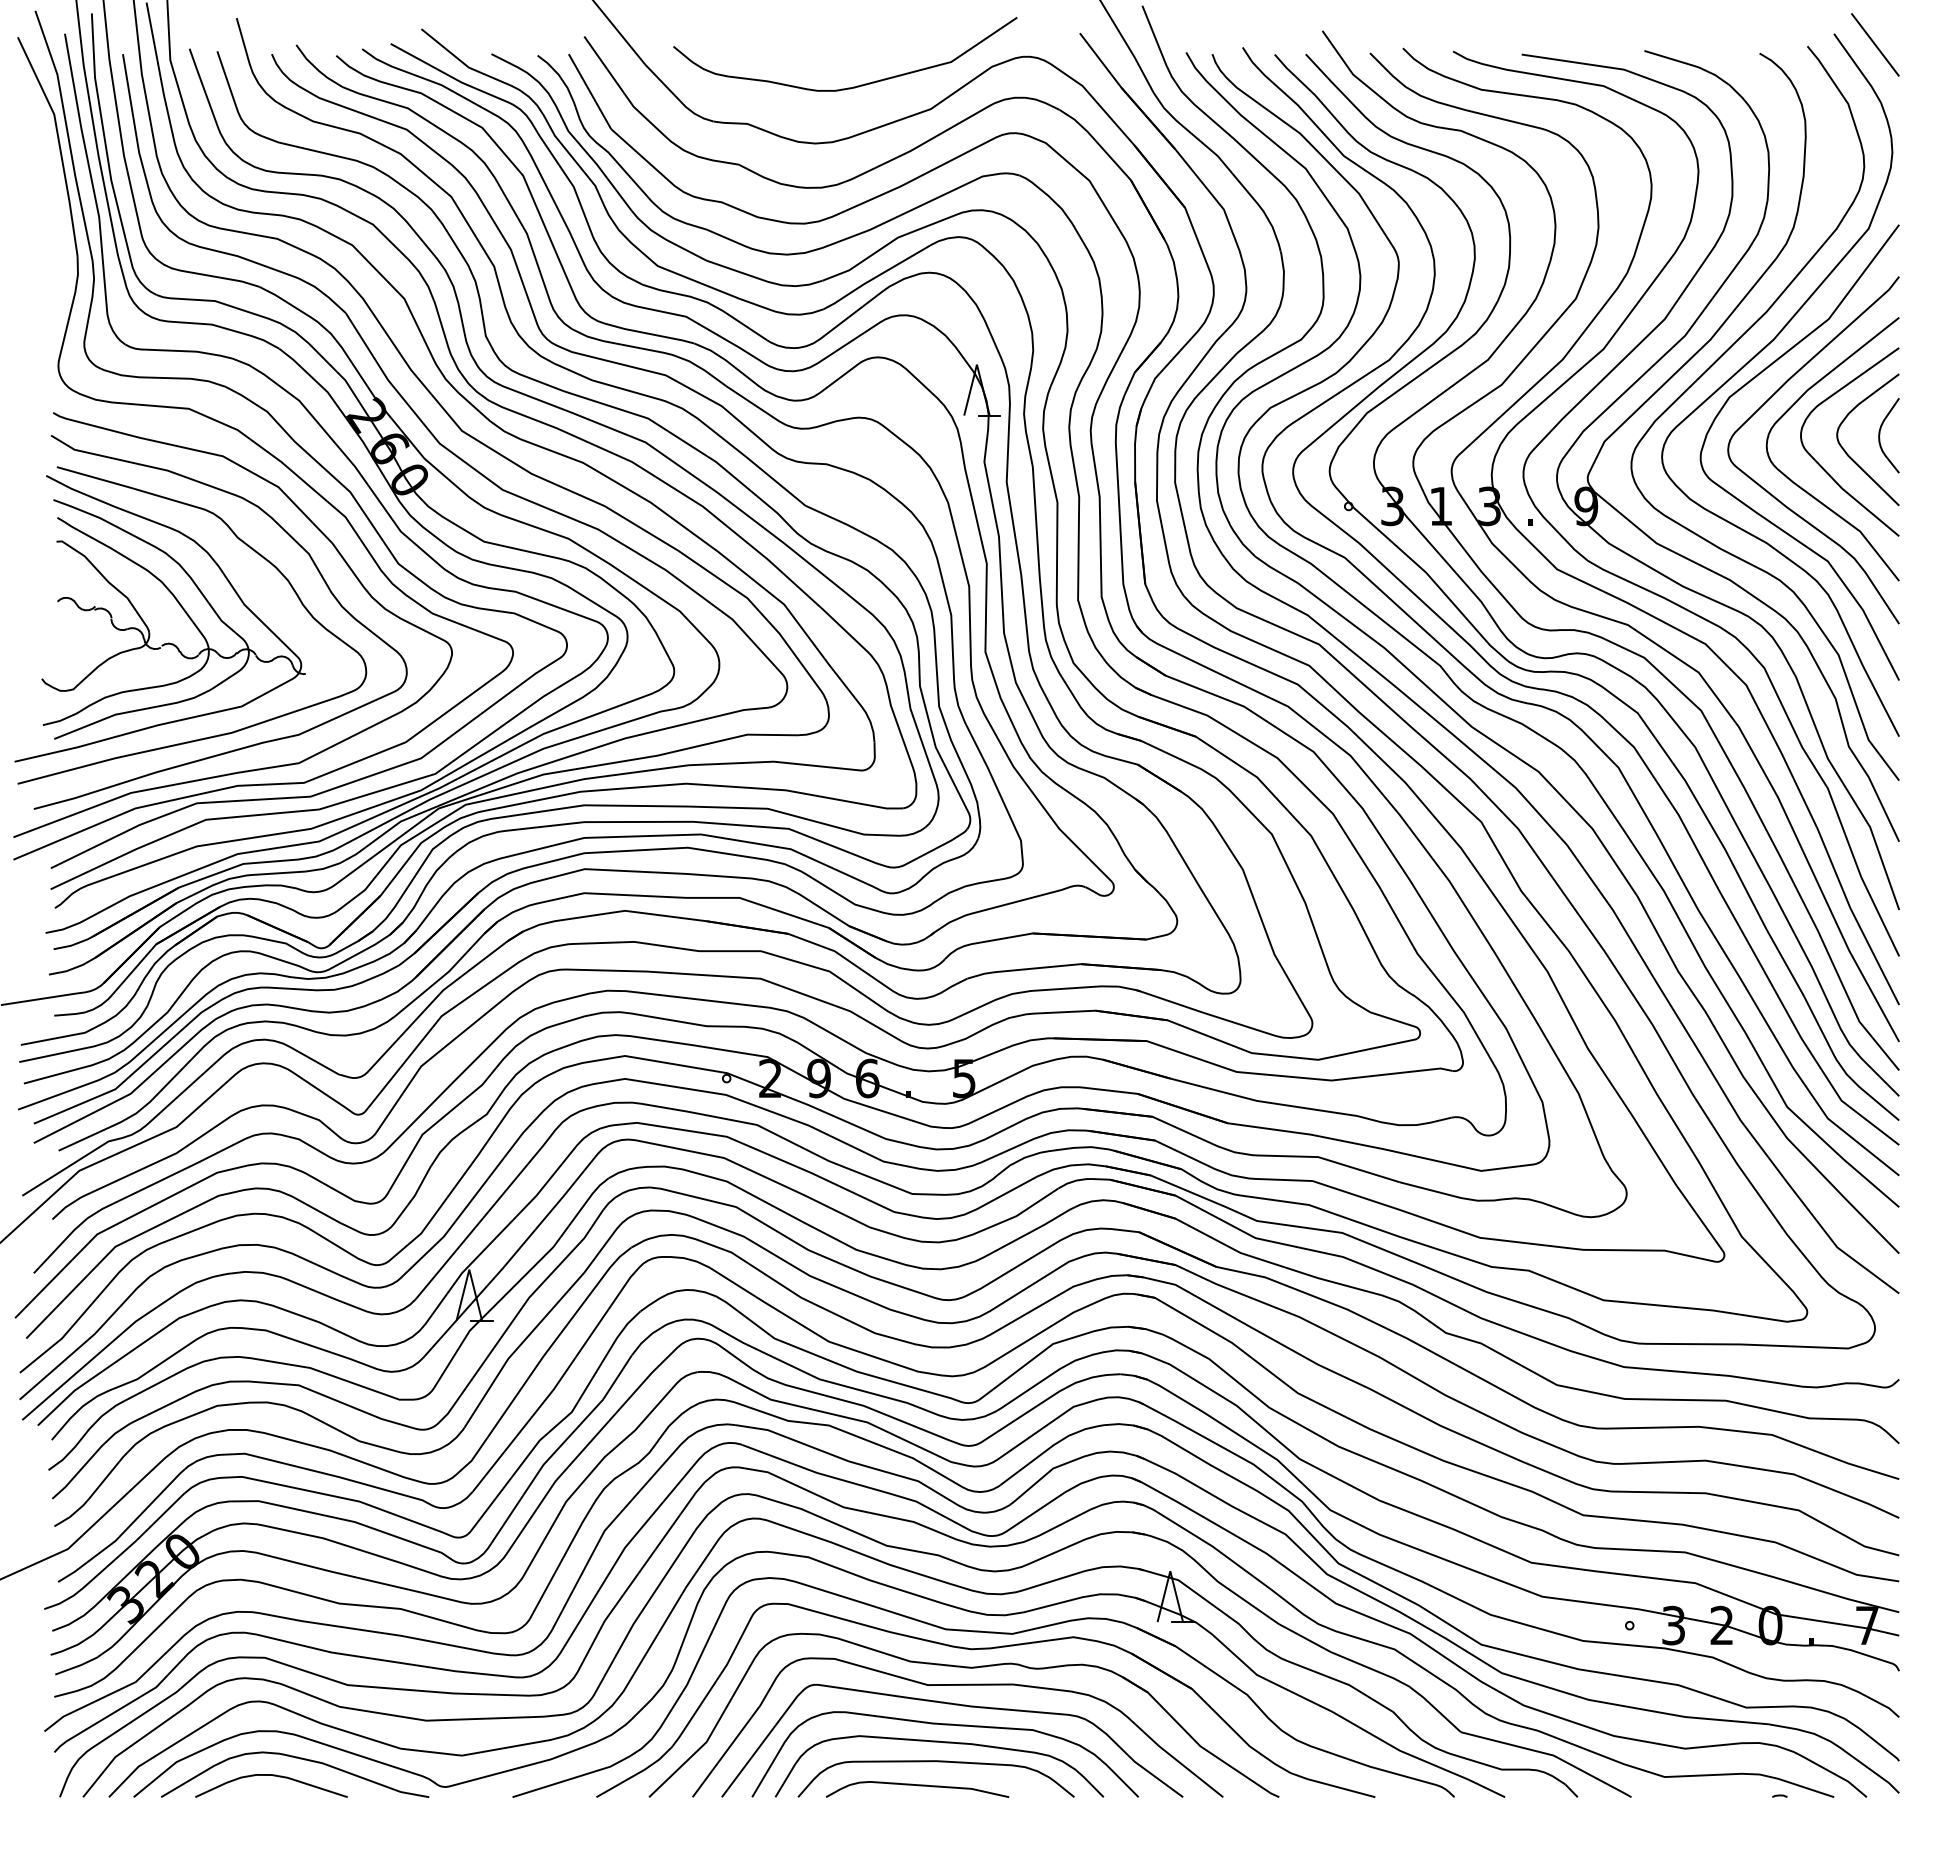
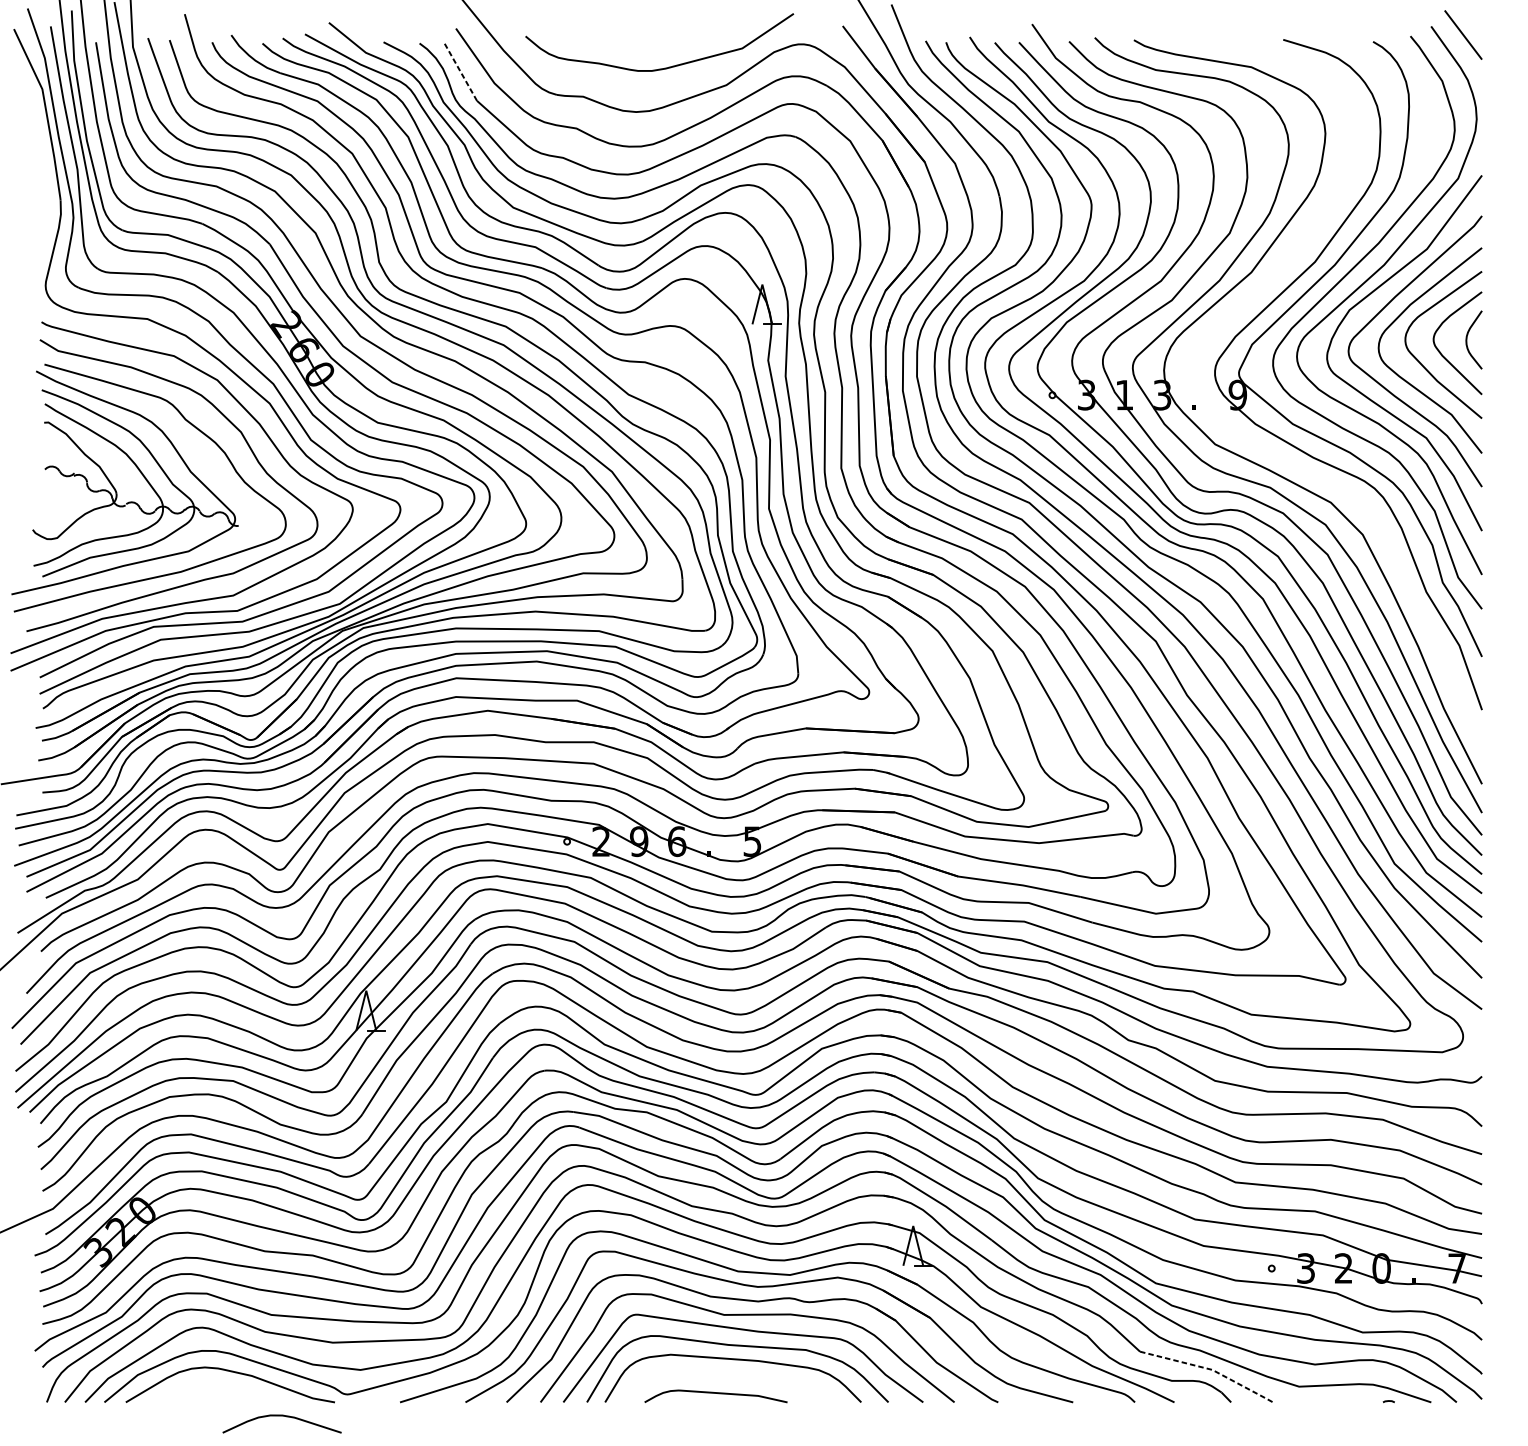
line: (589, 91) -> (460, 71), solid -> dashed
curve: (1663, 596) -> (1298, 465), removed
line: (1551, 1755) -> (1210, 1369), solid -> dashed
curve: (934, 1762) -> (729, 1375), removed
curve: (273, 1776) -> (283, 1416), moved

